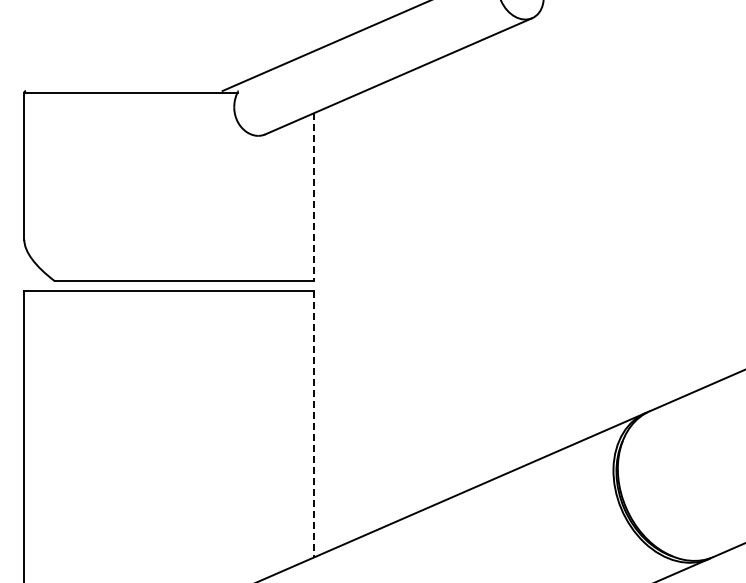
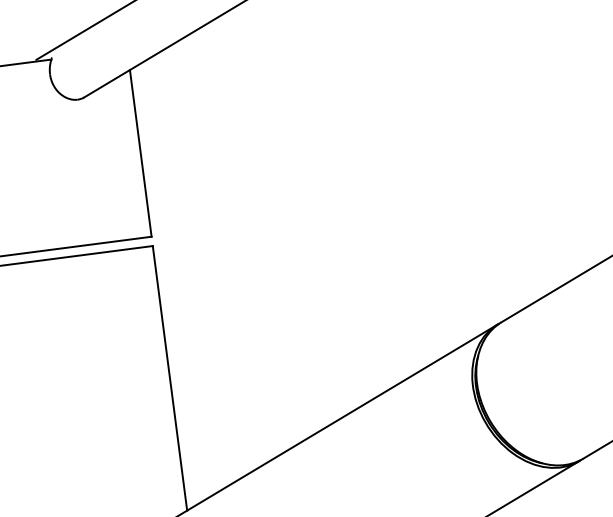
line: (314, 197) -> (141, 153), dashed -> solid
line: (314, 424) -> (170, 378), dashed -> solid

